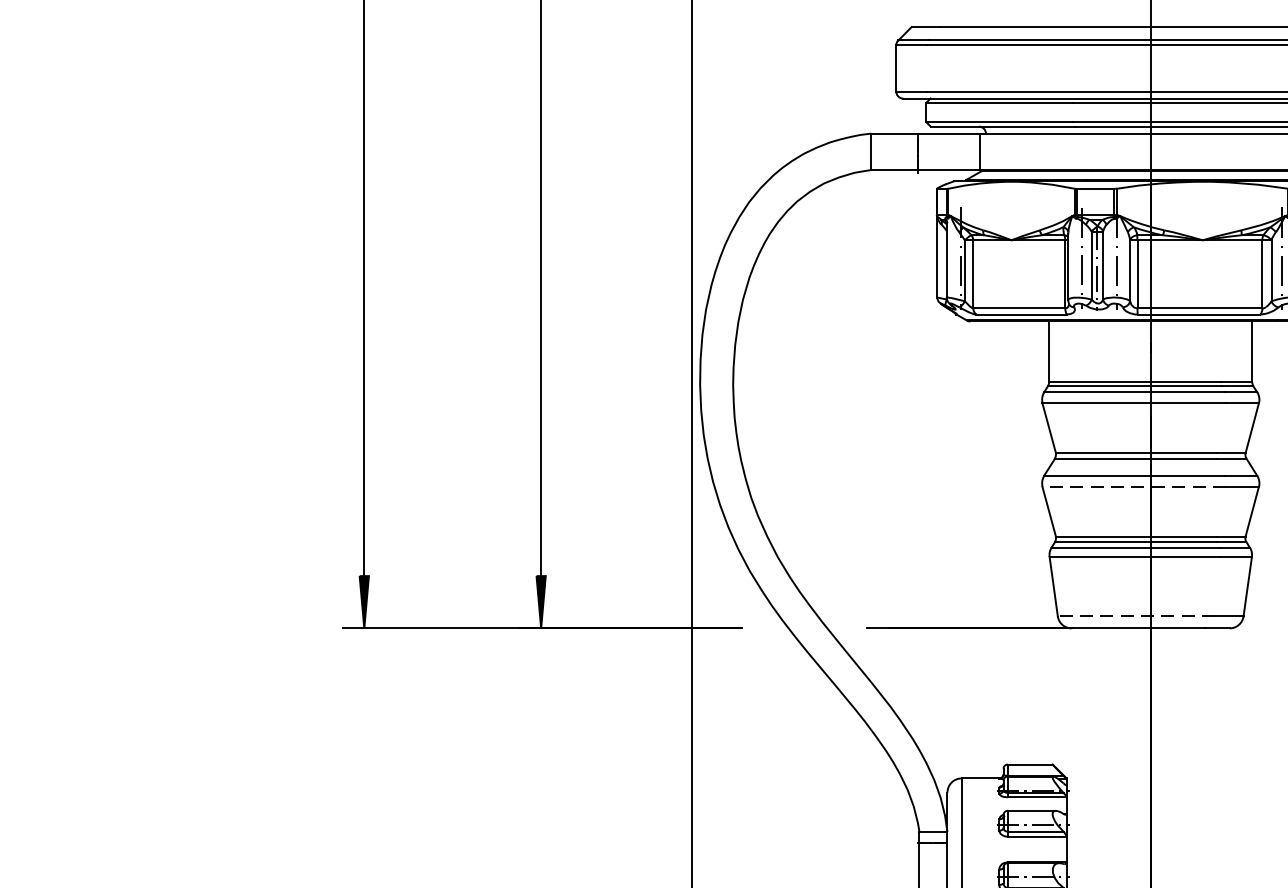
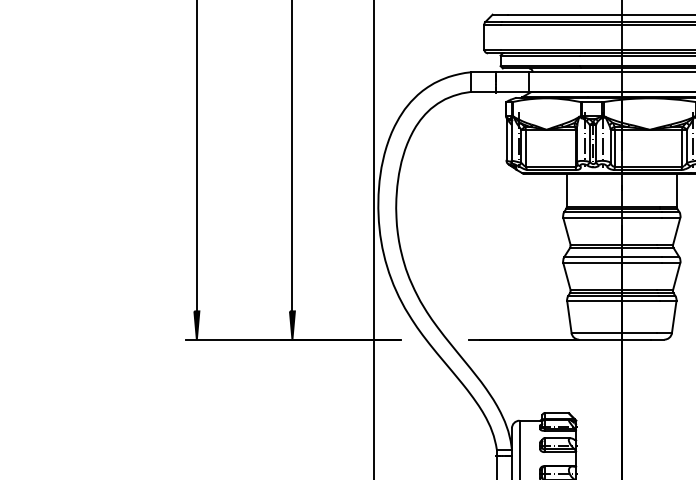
line: (1133, 487) -> (612, 263), dashed -> solid
line: (1135, 617) -> (613, 333), dashed -> solid

